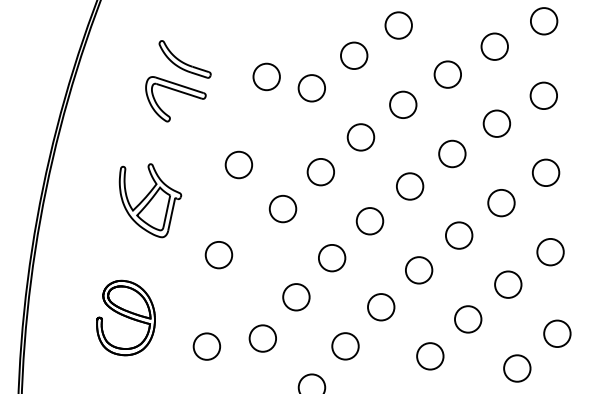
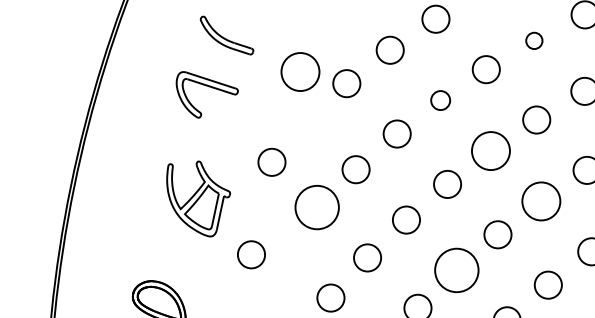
circle: (494, 46) -> (534, 40), size x0.6
part: (184, 59) -> (226, 35), moved
circle: (266, 76) -> (300, 71), size x1.4
circle: (403, 104) -> (440, 100), size x0.7
circle: (452, 153) -> (491, 150), size x1.4
part: (150, 200) -> (198, 198), moved
circle: (501, 202) -> (541, 200), size x1.4
circle: (282, 208) -> (316, 206), size x1.6
circle: (418, 270) -> (456, 270), size x1.6

